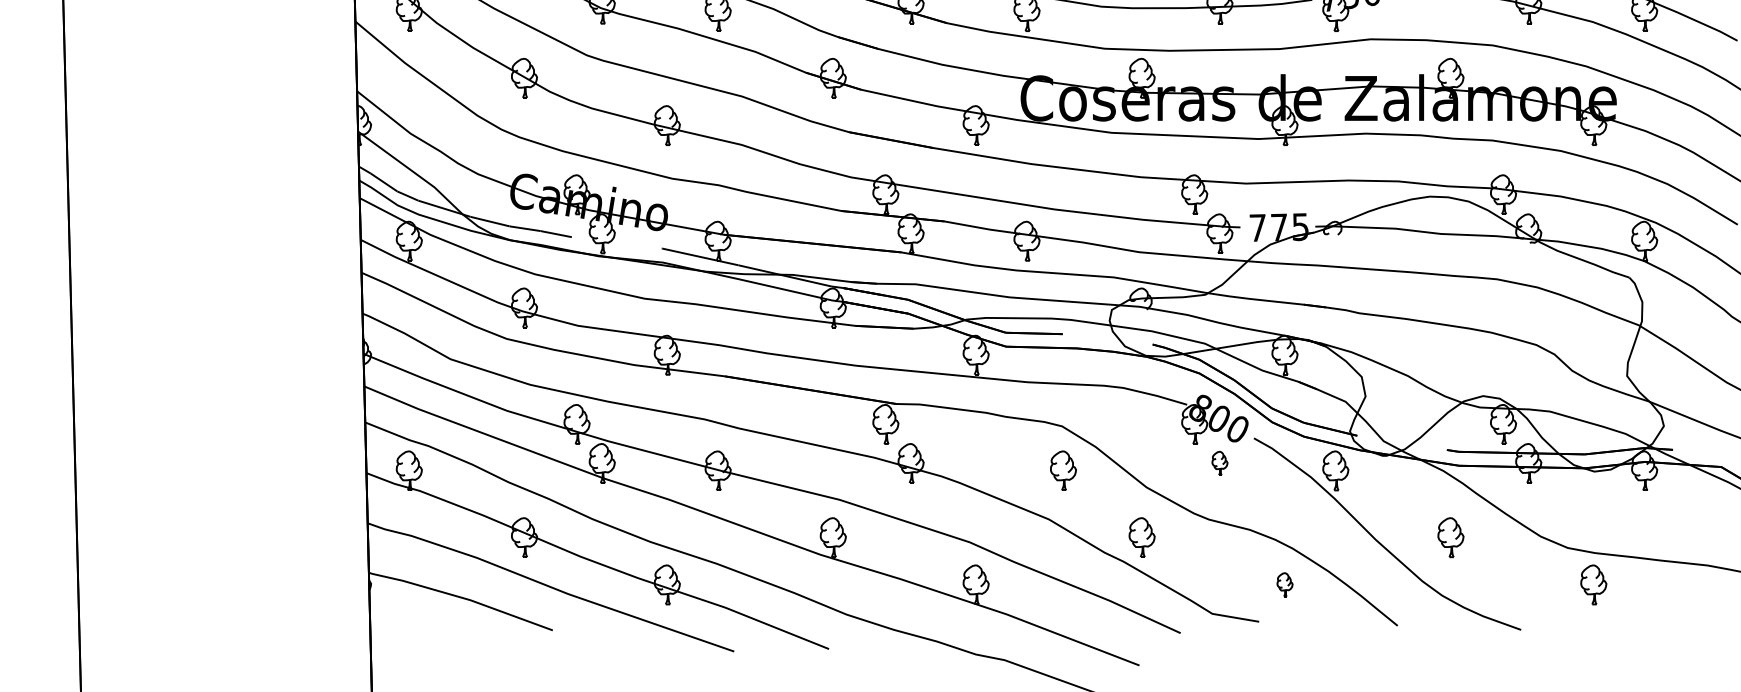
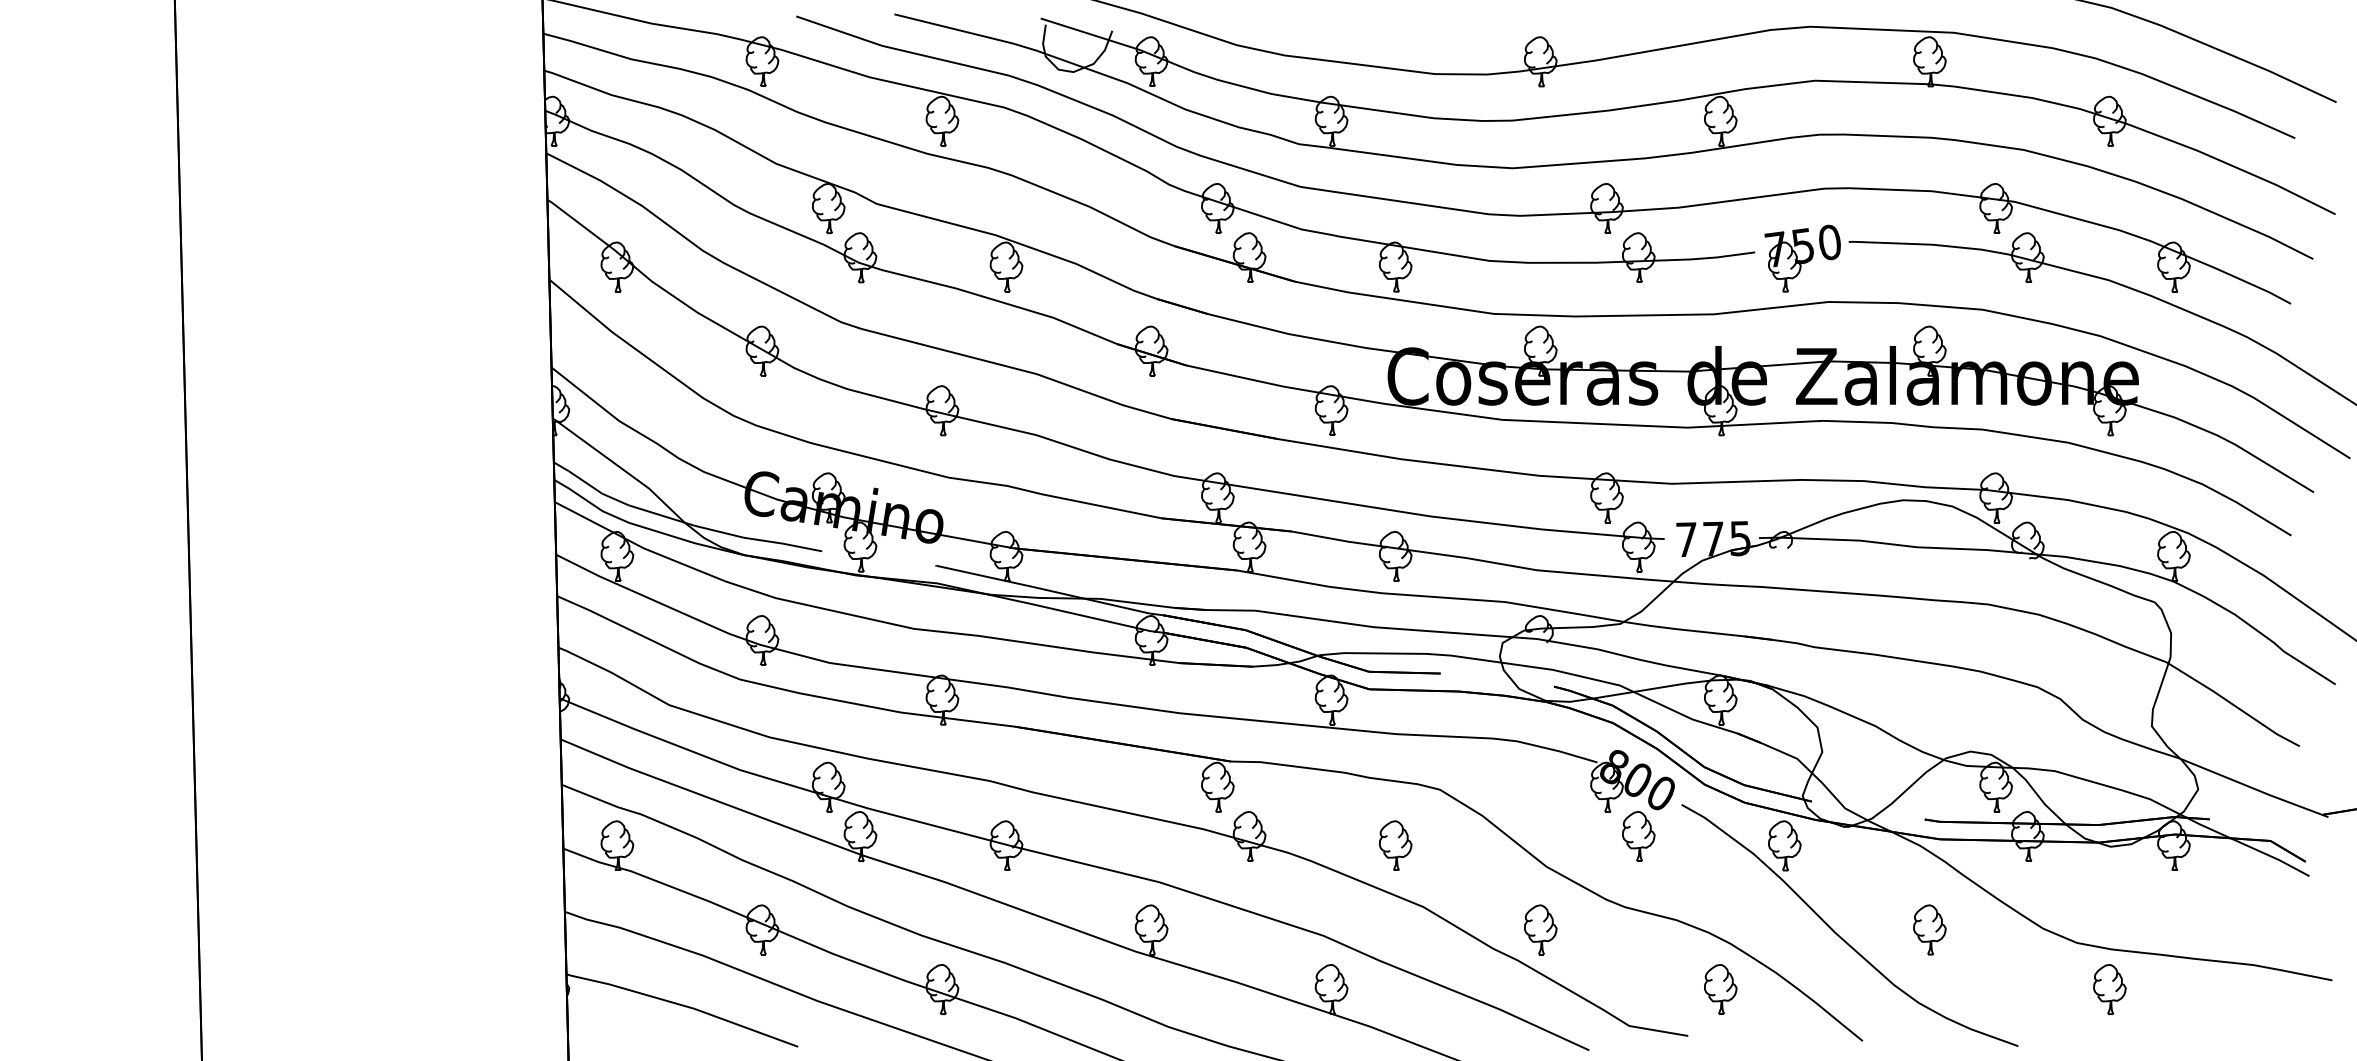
part: (1219, 463) -> (1638, 836), size x1.67
part: (1063, 470) -> (1395, 845), moved
part: (1284, 584) -> (1720, 989), size x1.67

